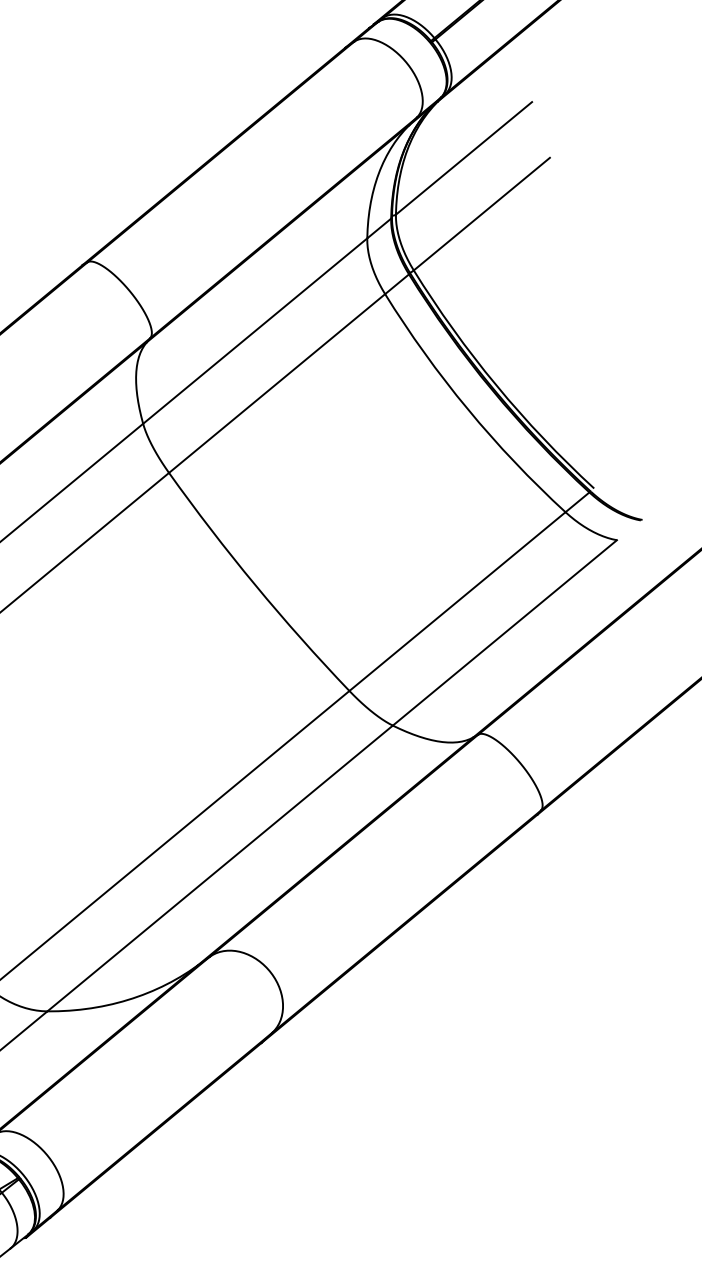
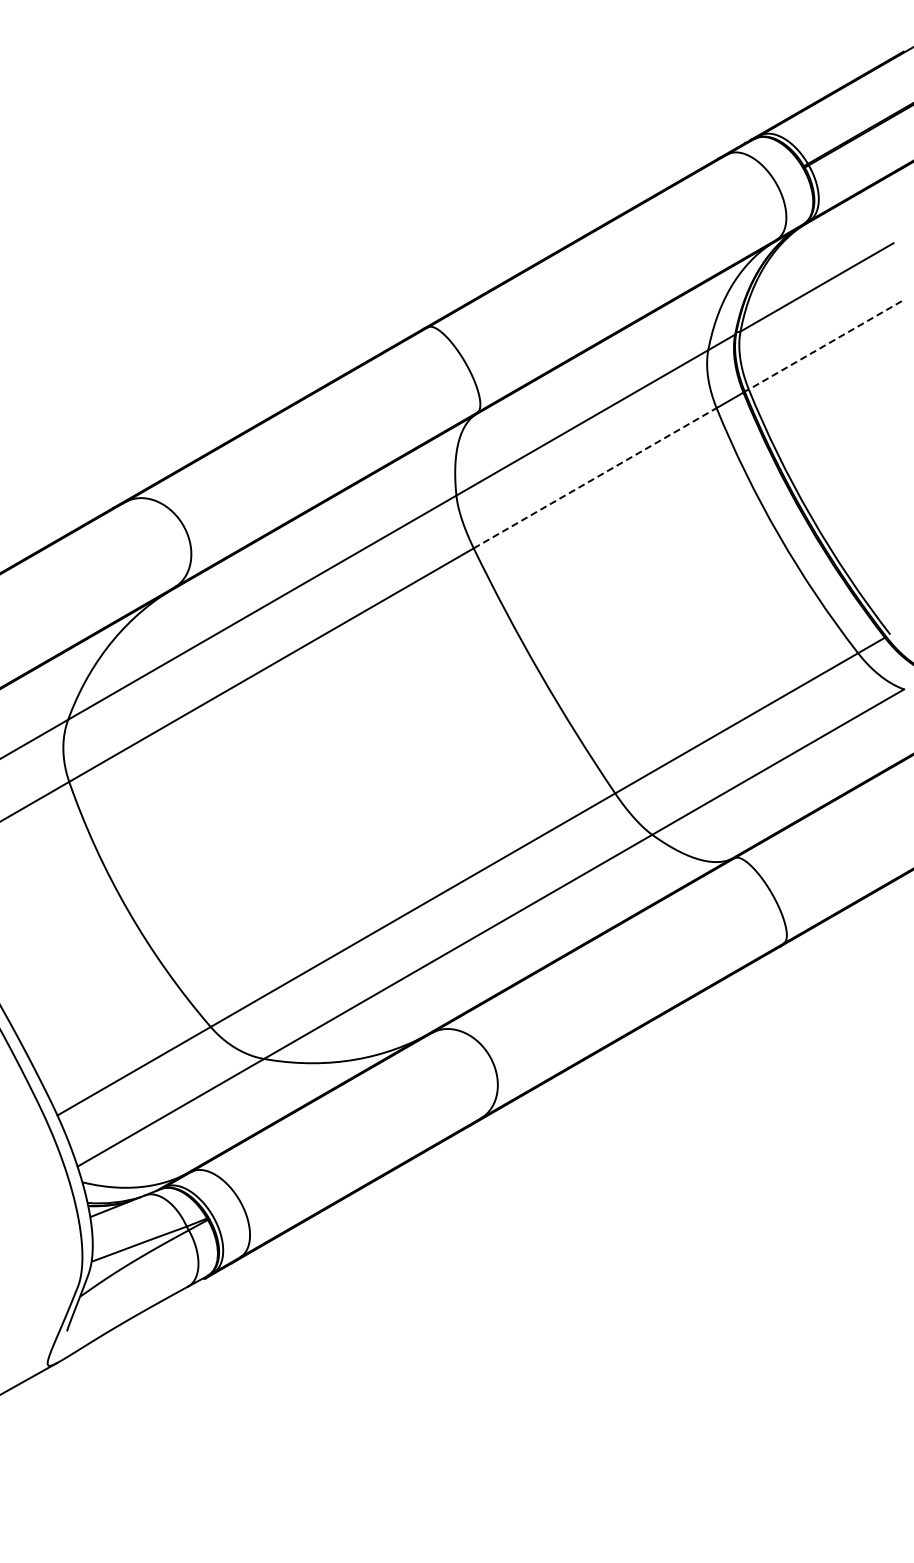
line: (481, 214) -> (824, 345), solid -> dashed
line: (277, 382) -> (595, 477), solid -> dashed

